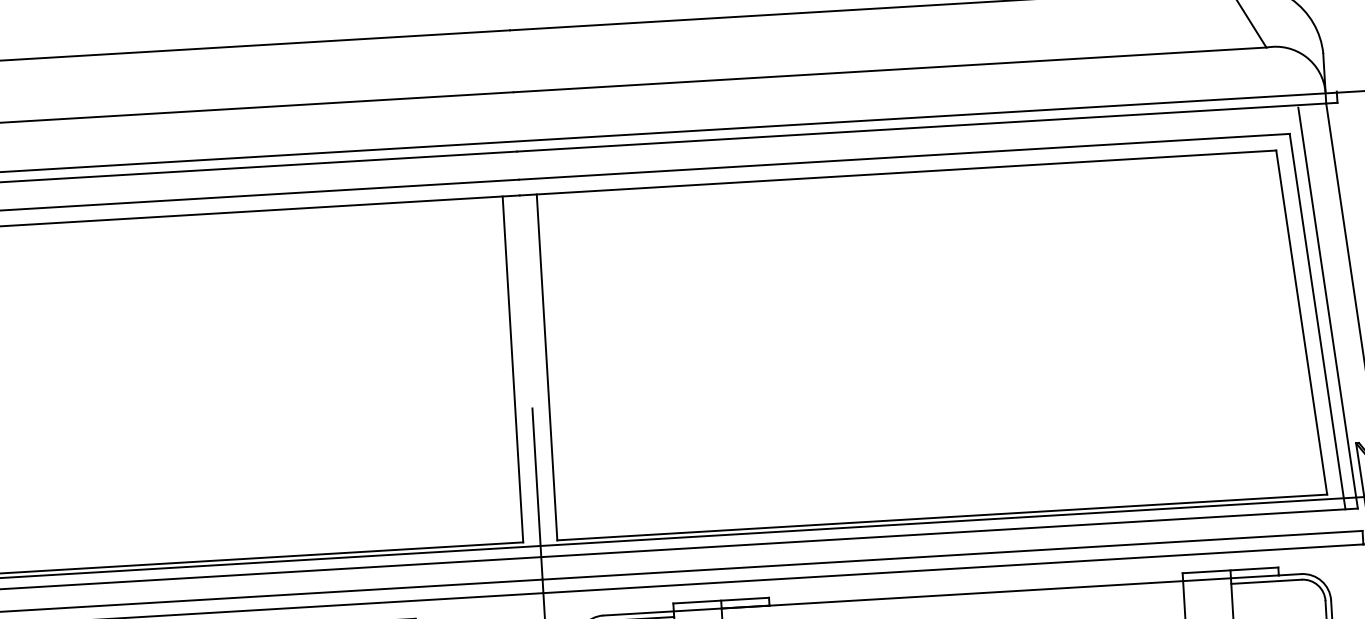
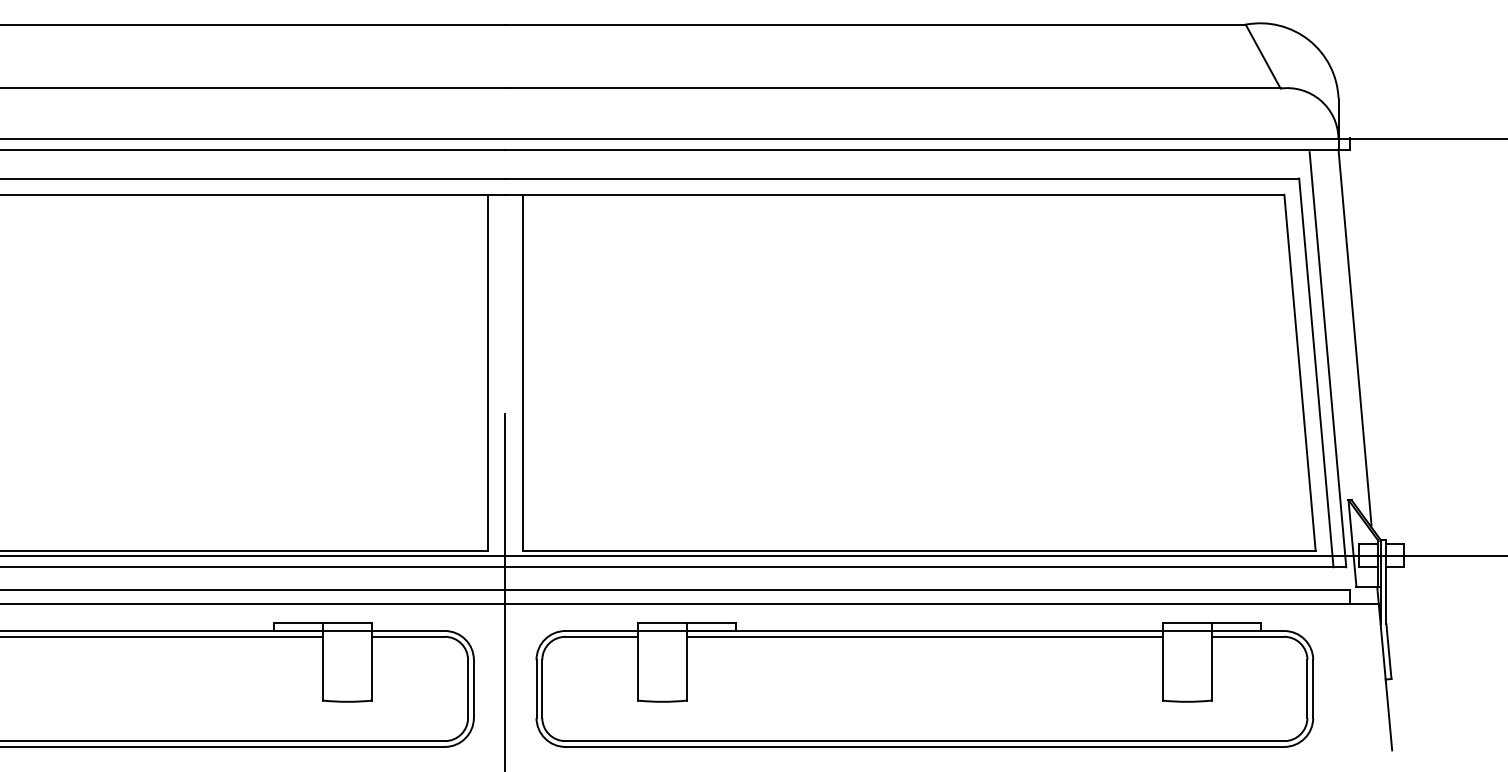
line: (952, 600) -> (924, 636), added

